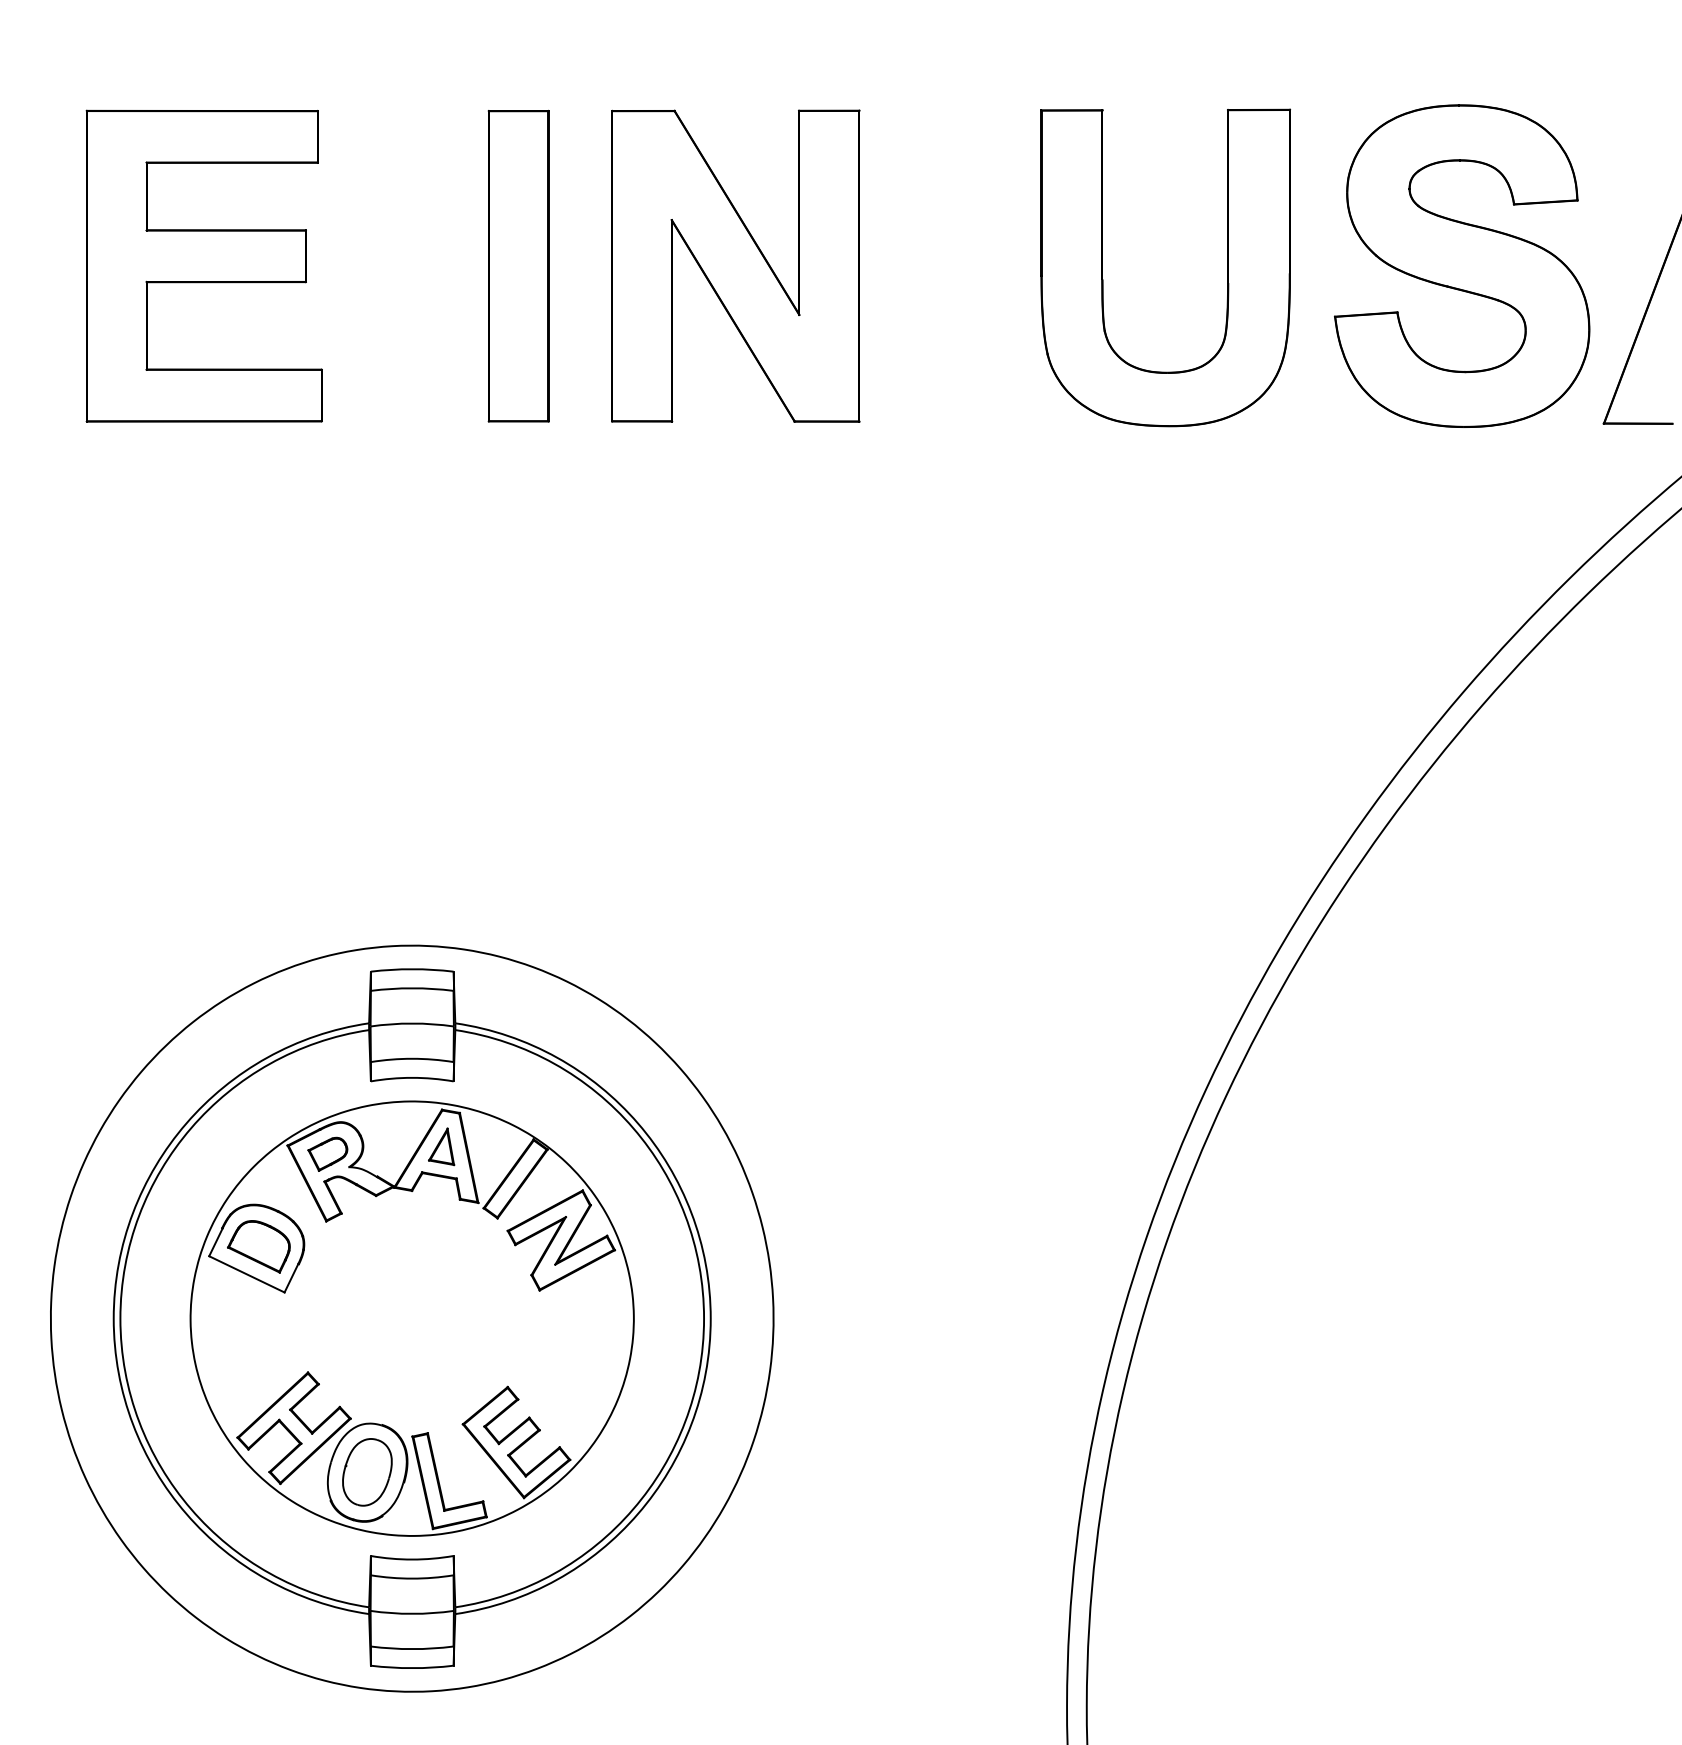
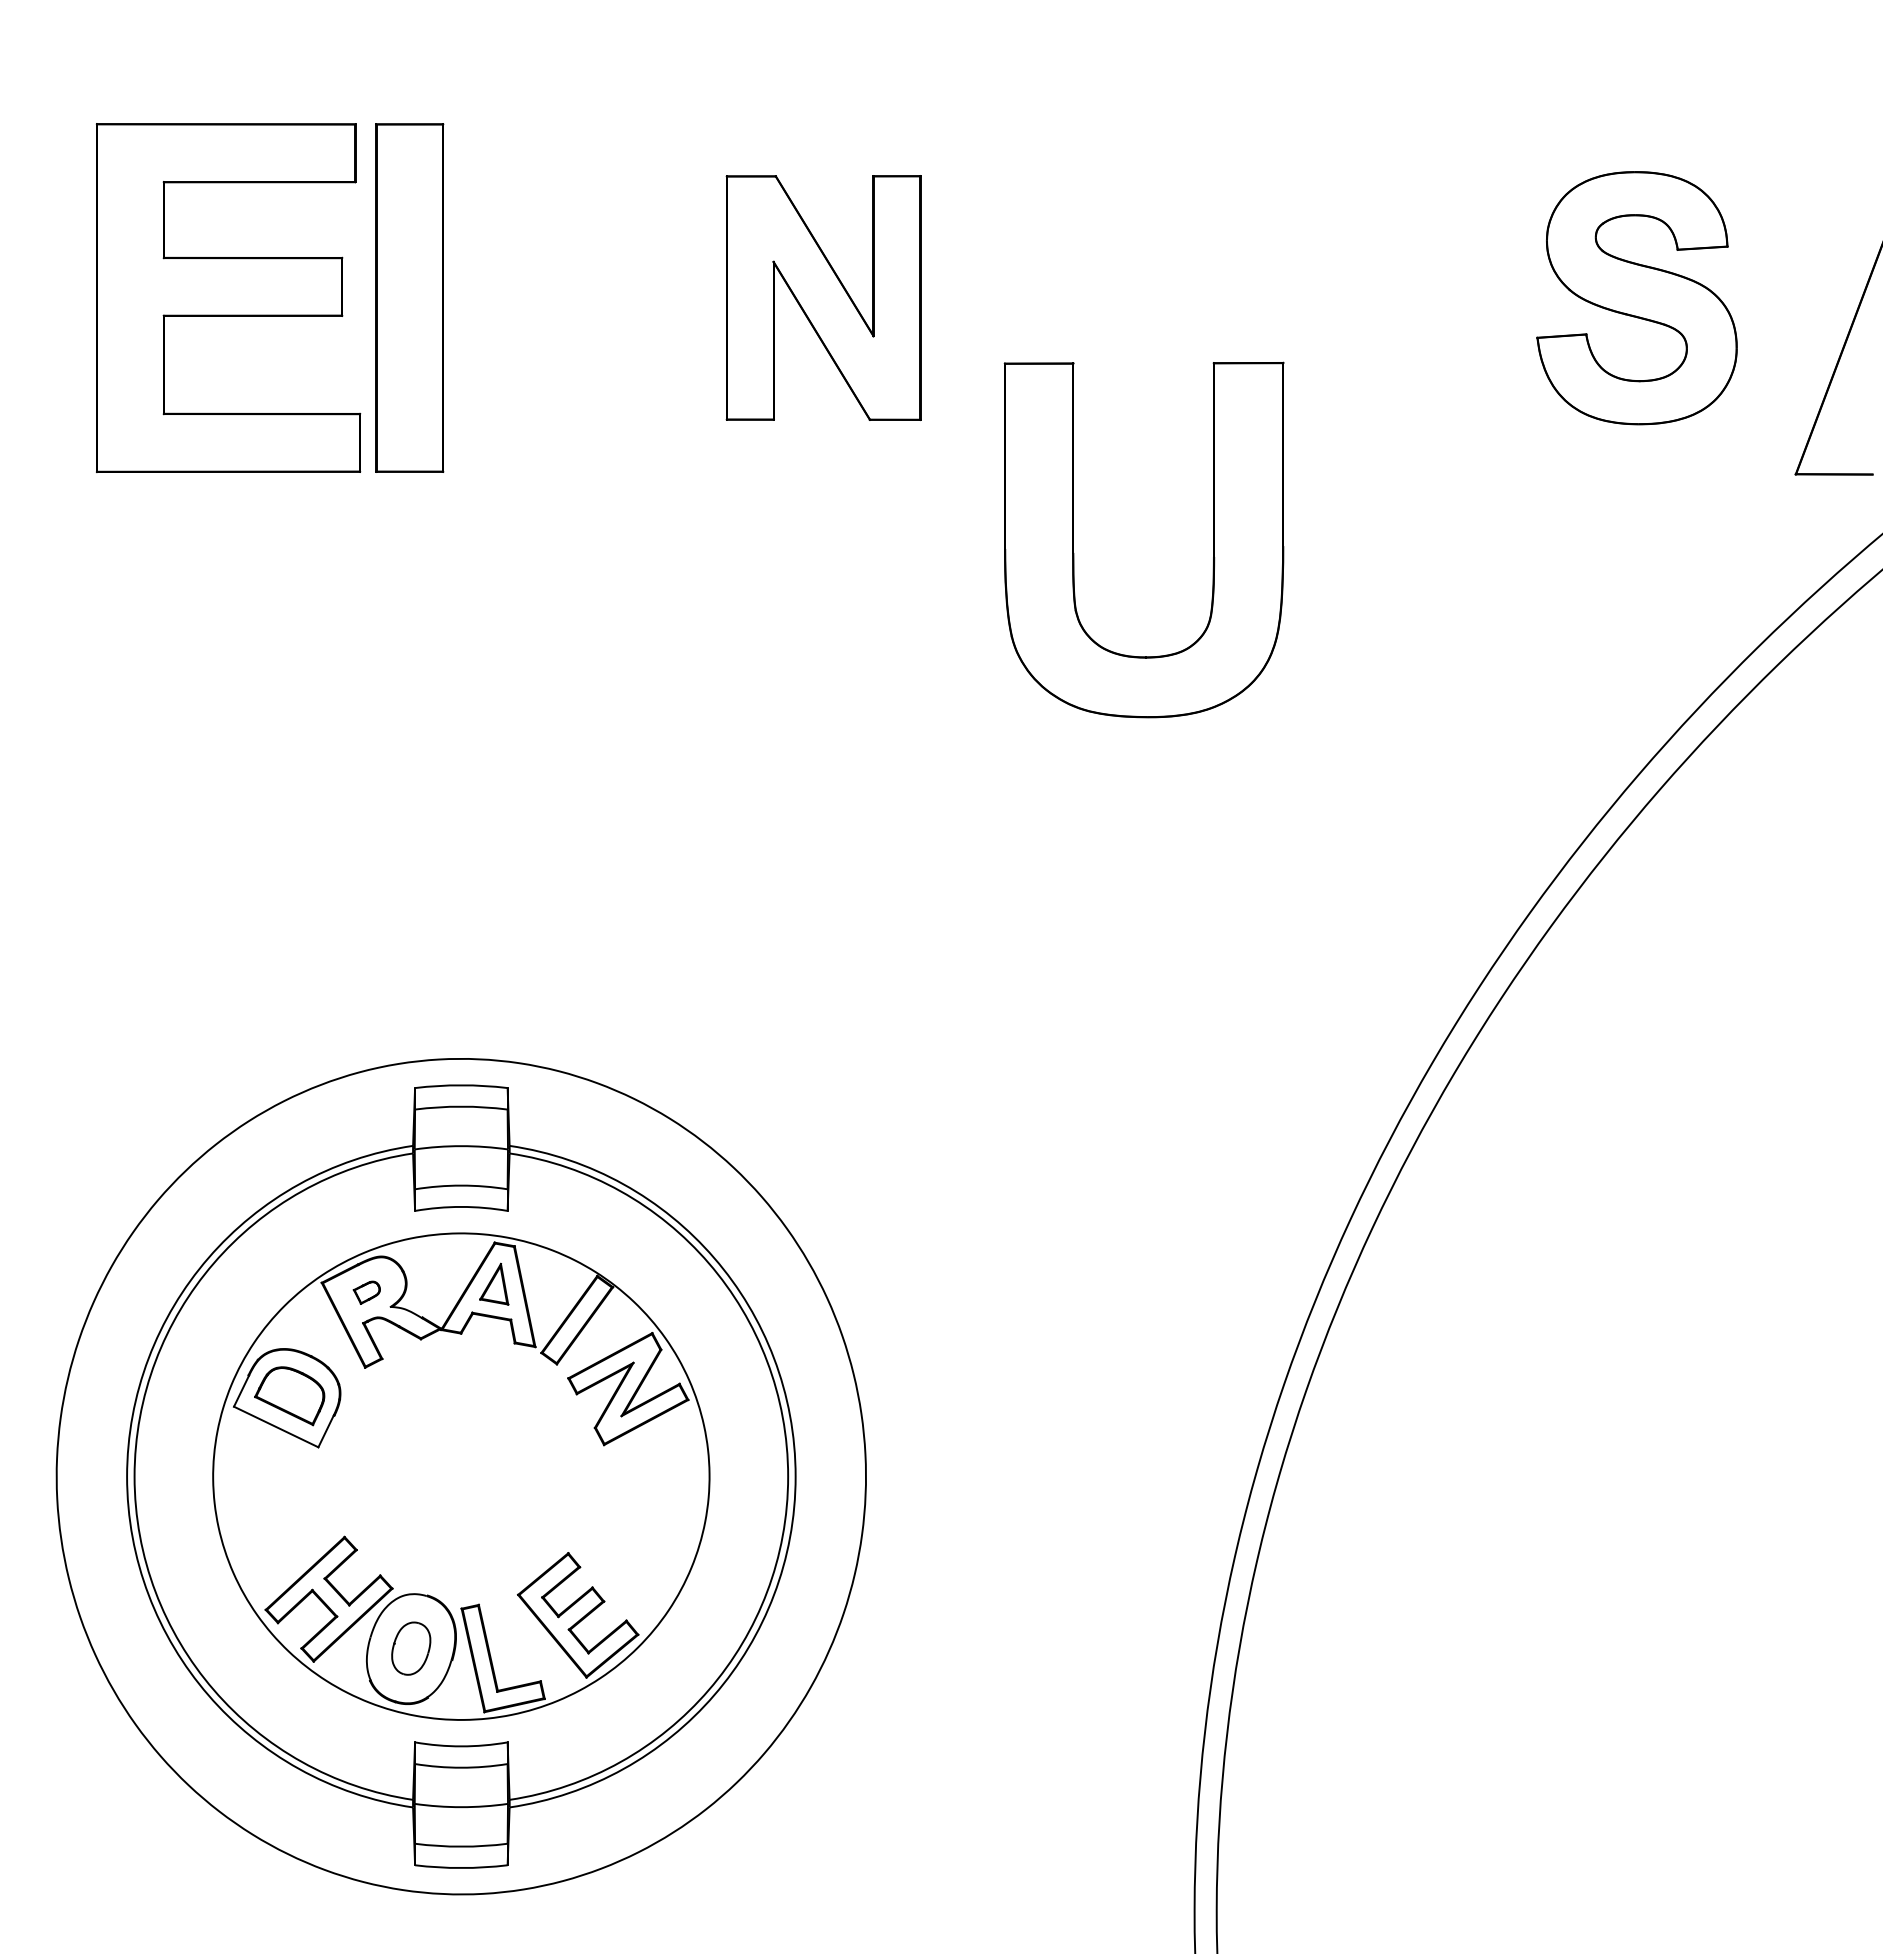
part: (518, 265) -> (409, 297), moved
part: (735, 265) -> (823, 297), size x0.7
part: (1461, 266) -> (1636, 298), size x0.7
part: (1102, 267) -> (1073, 539), moved
part: (327, 1154) -> (366, 1292), size x0.6
part: (367, 1472) -> (411, 1648), size x0.7

